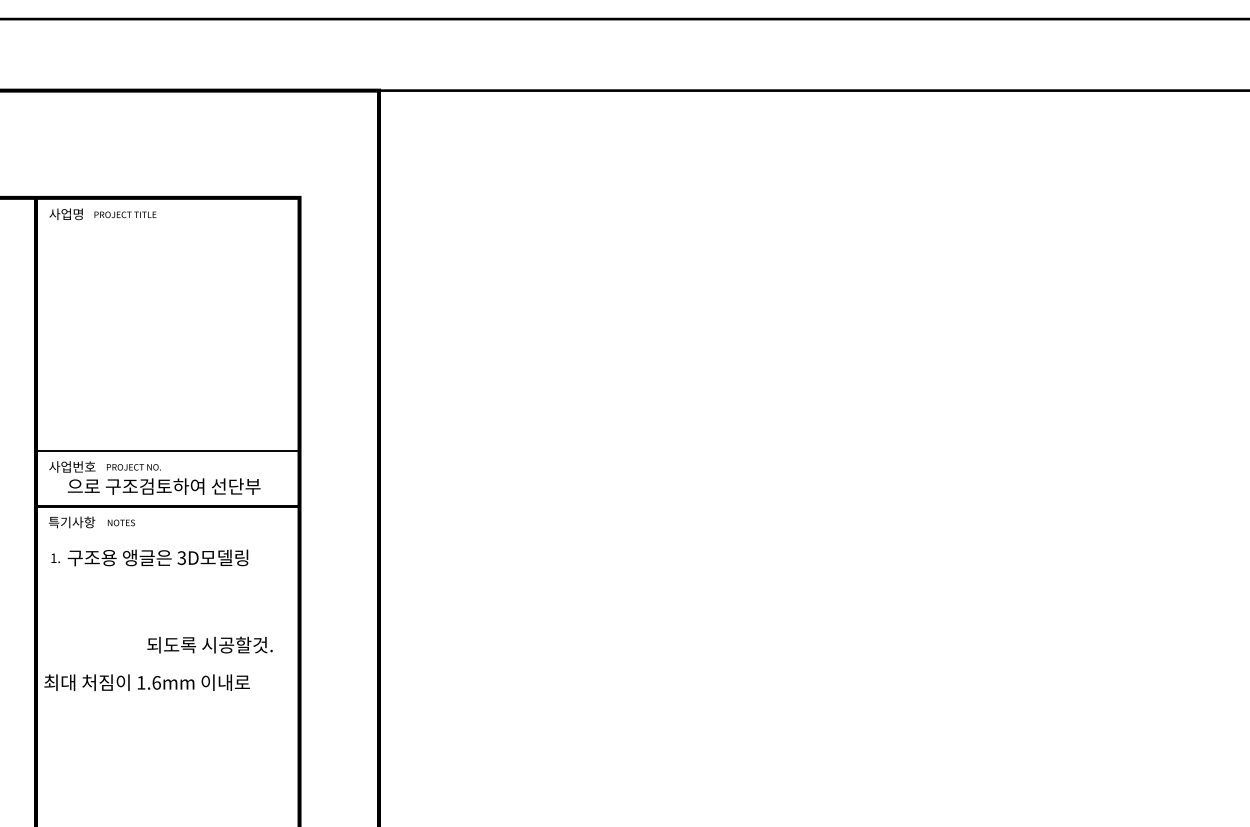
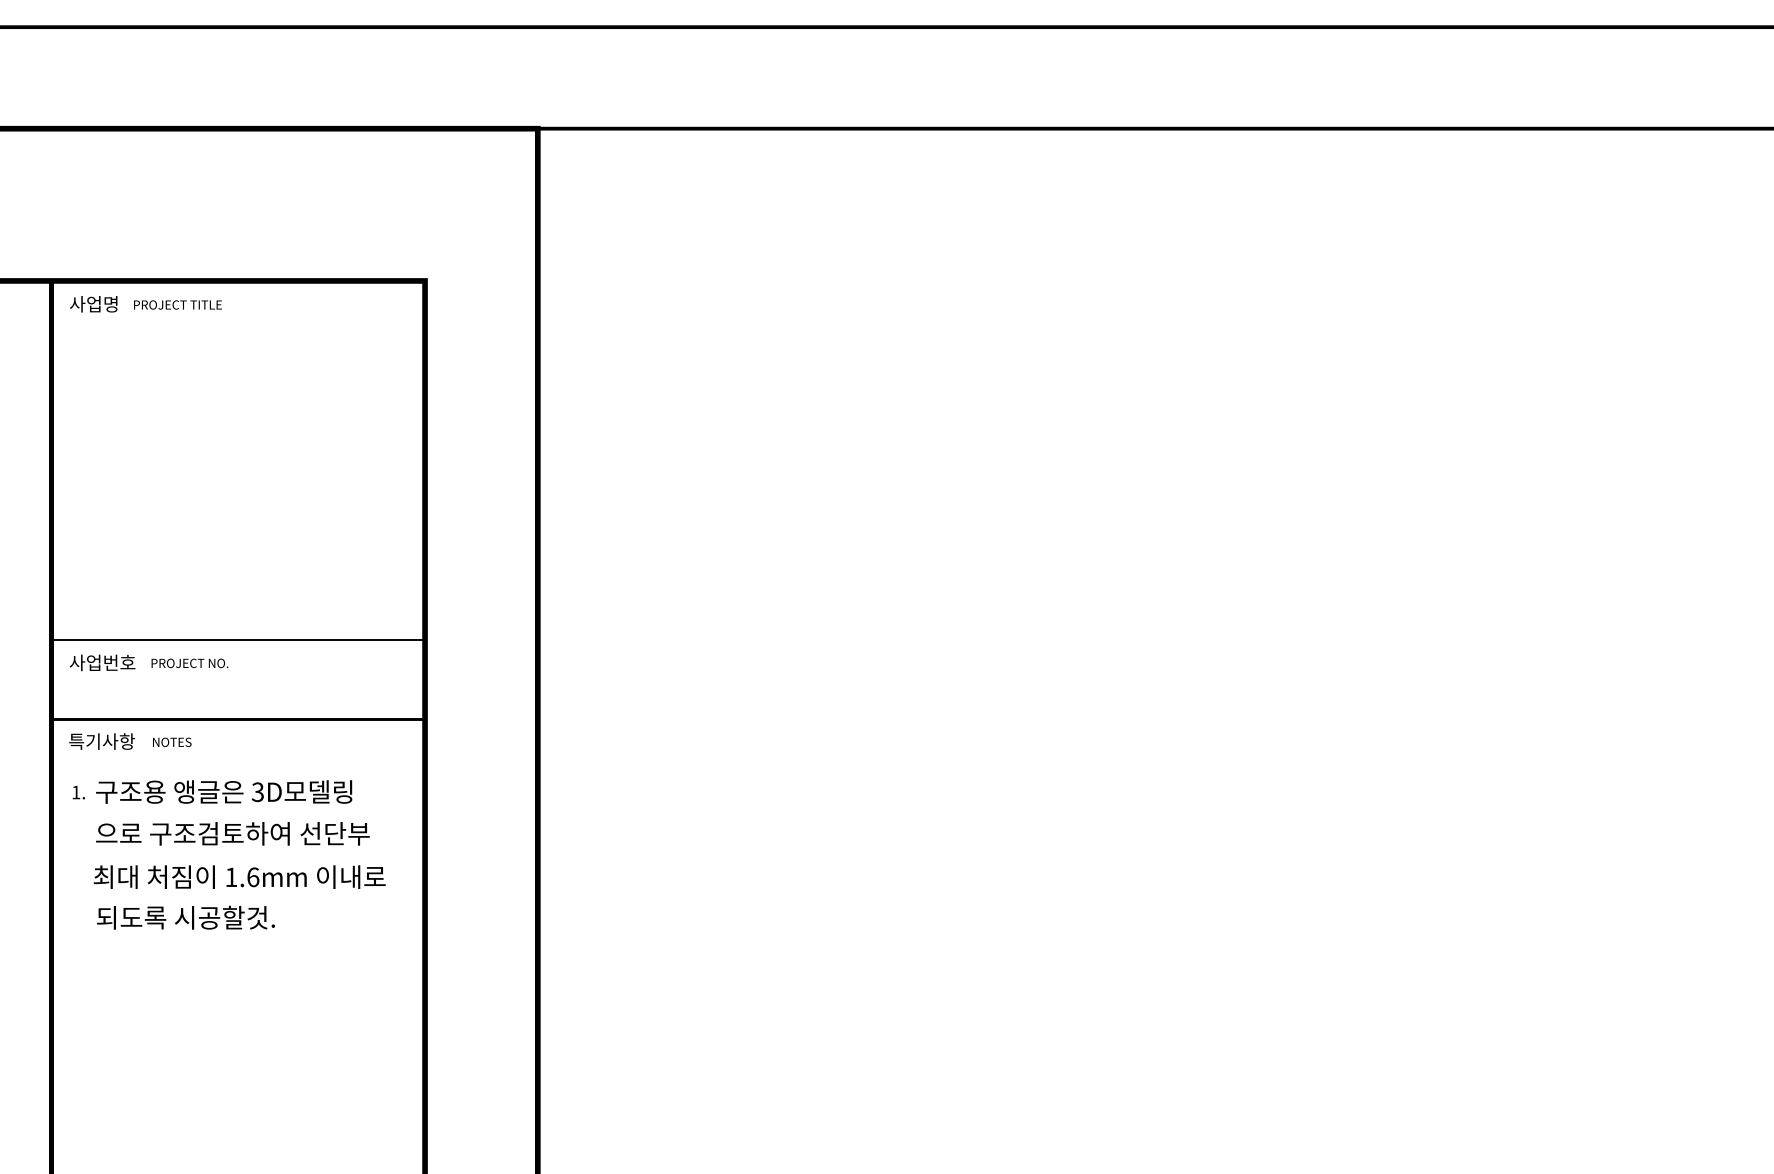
text: (163, 486) -> (232, 833), moved
text: (209, 644) -> (185, 917), moved
text: (146, 682) -> (239, 876), moved

